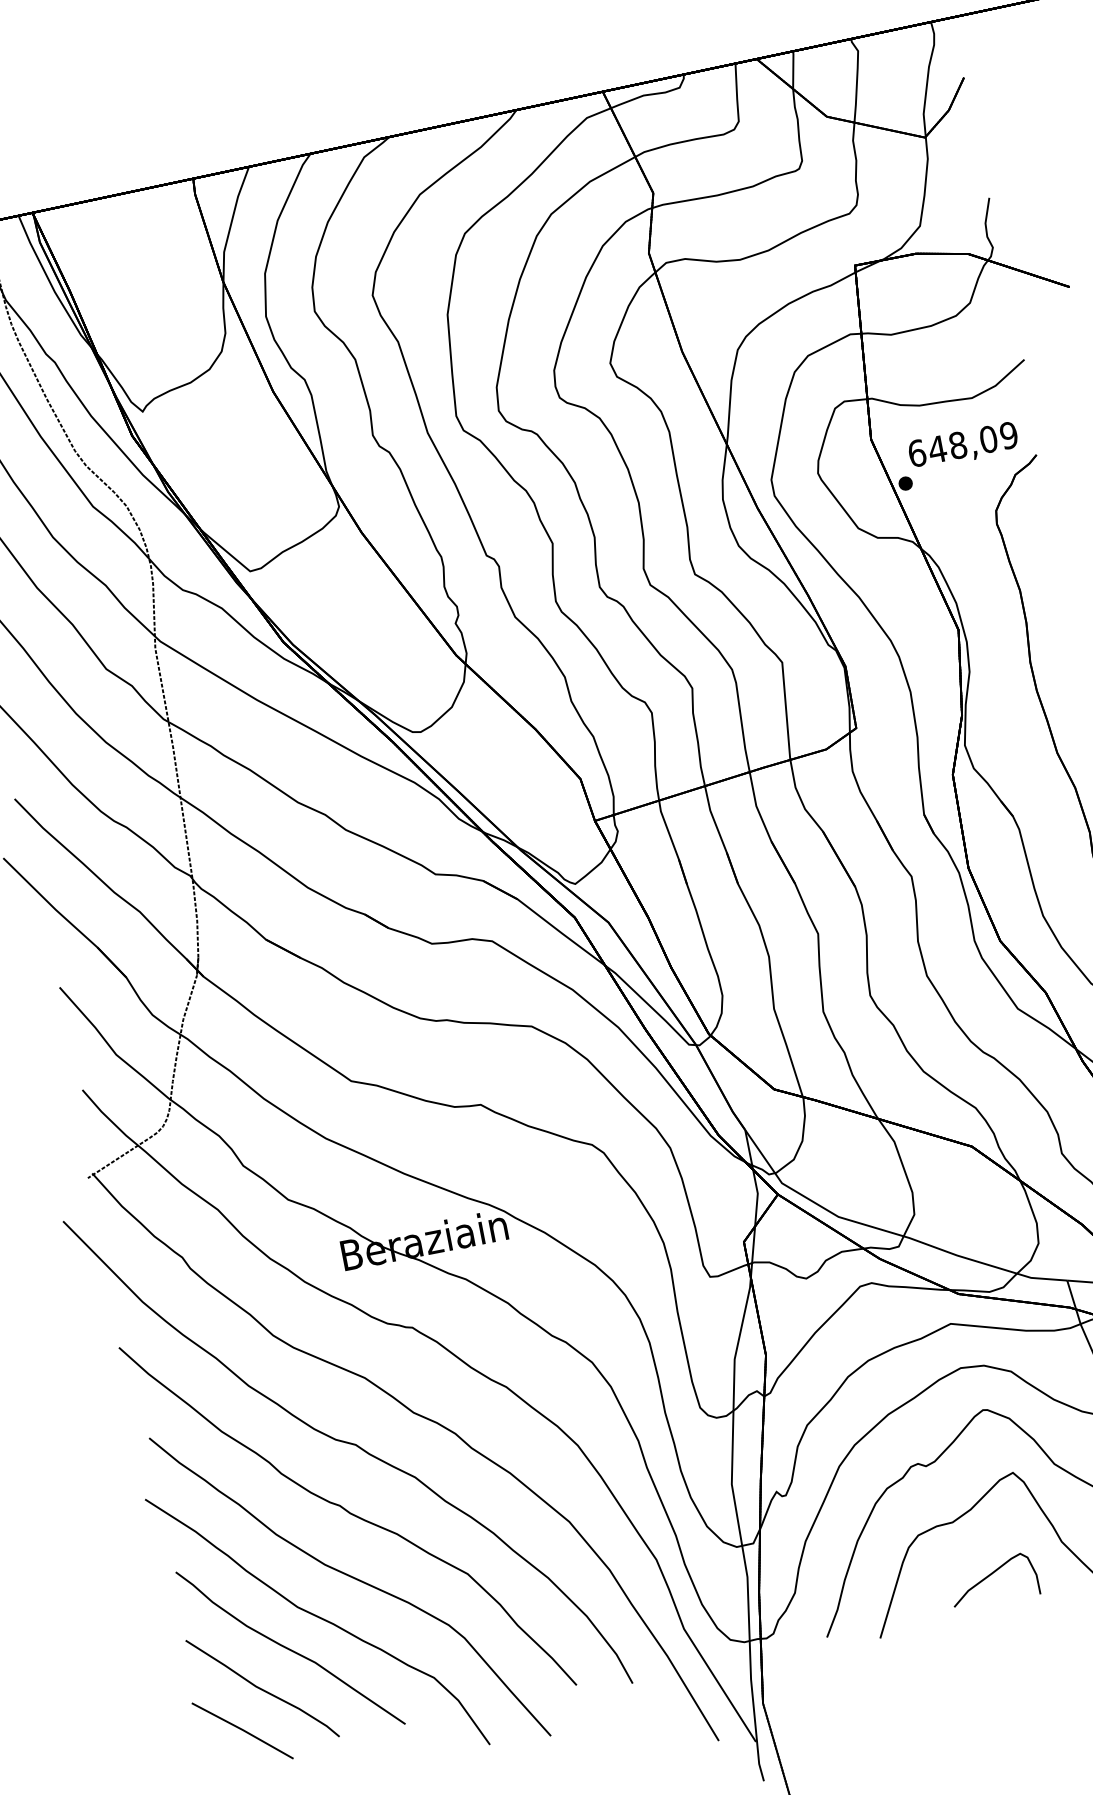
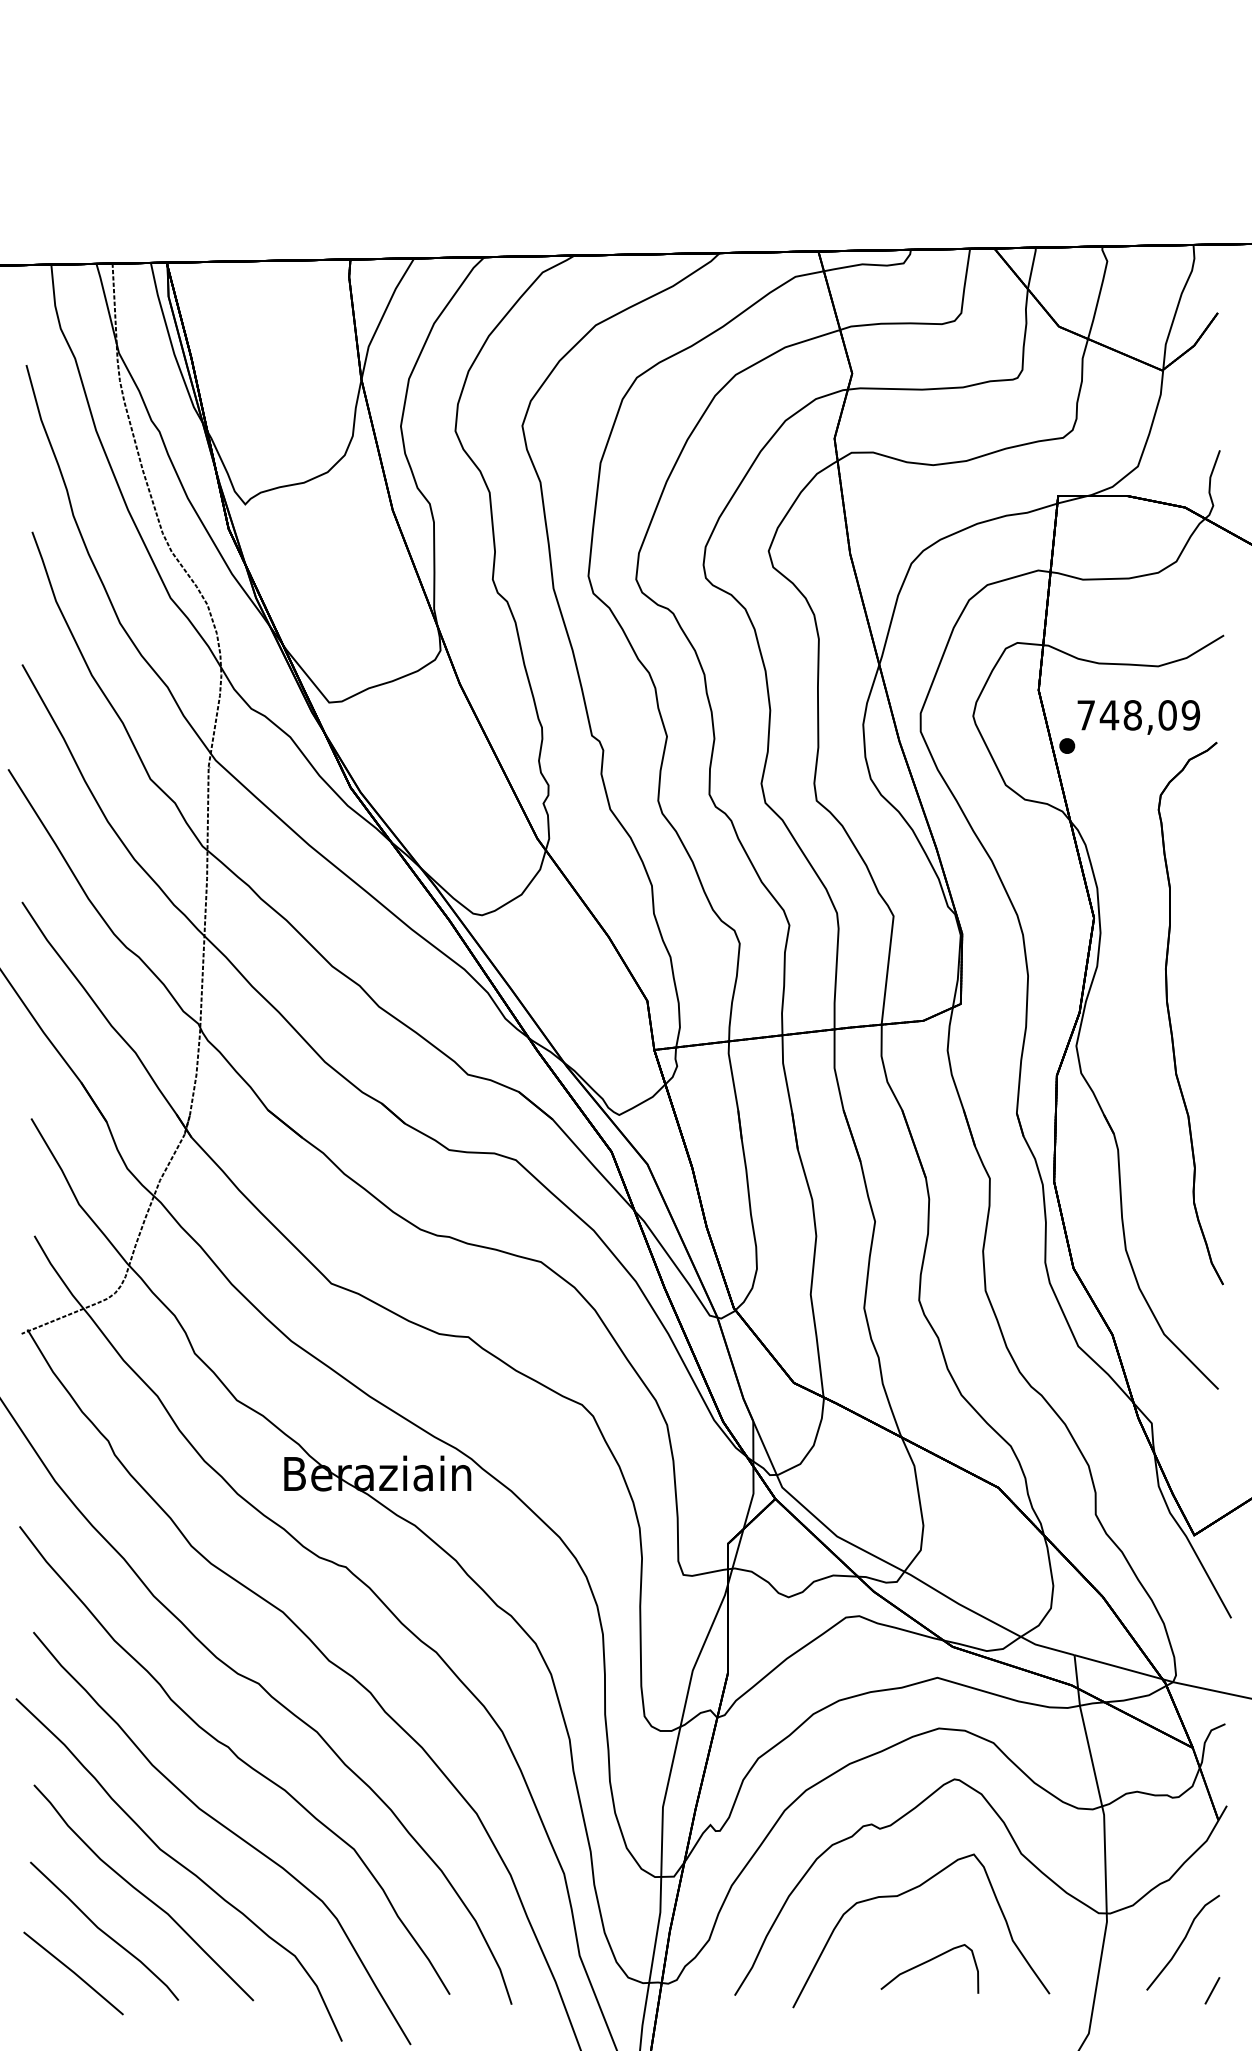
text: (917, 453) -> (1086, 715), 648,09 -> 748,09

